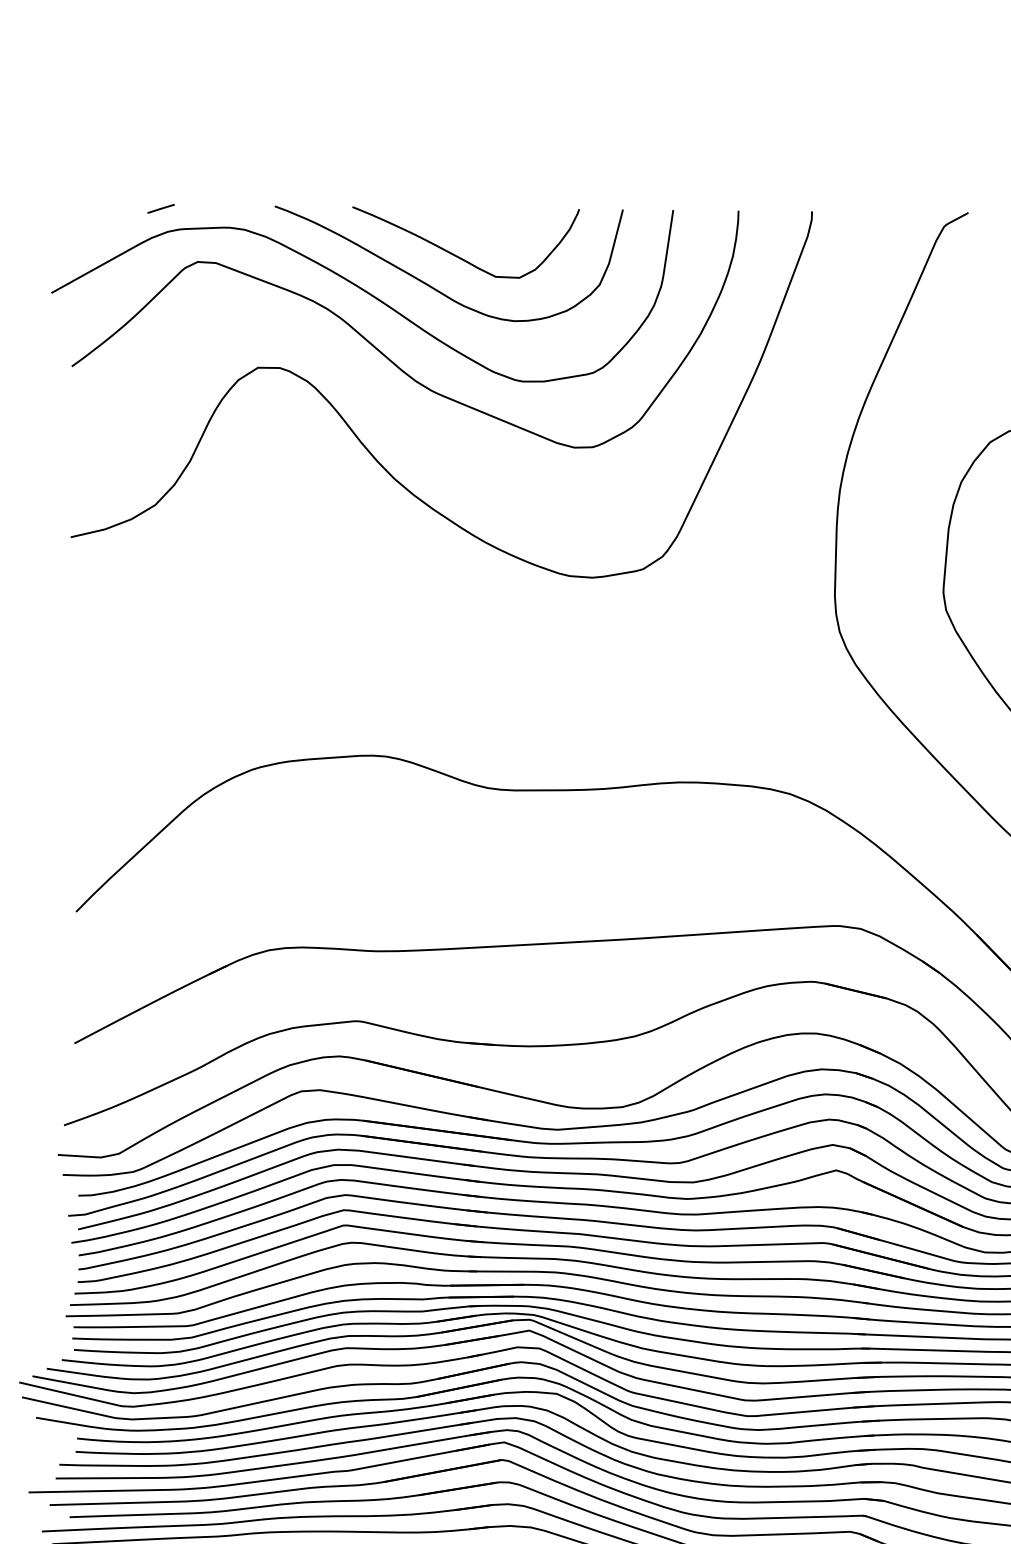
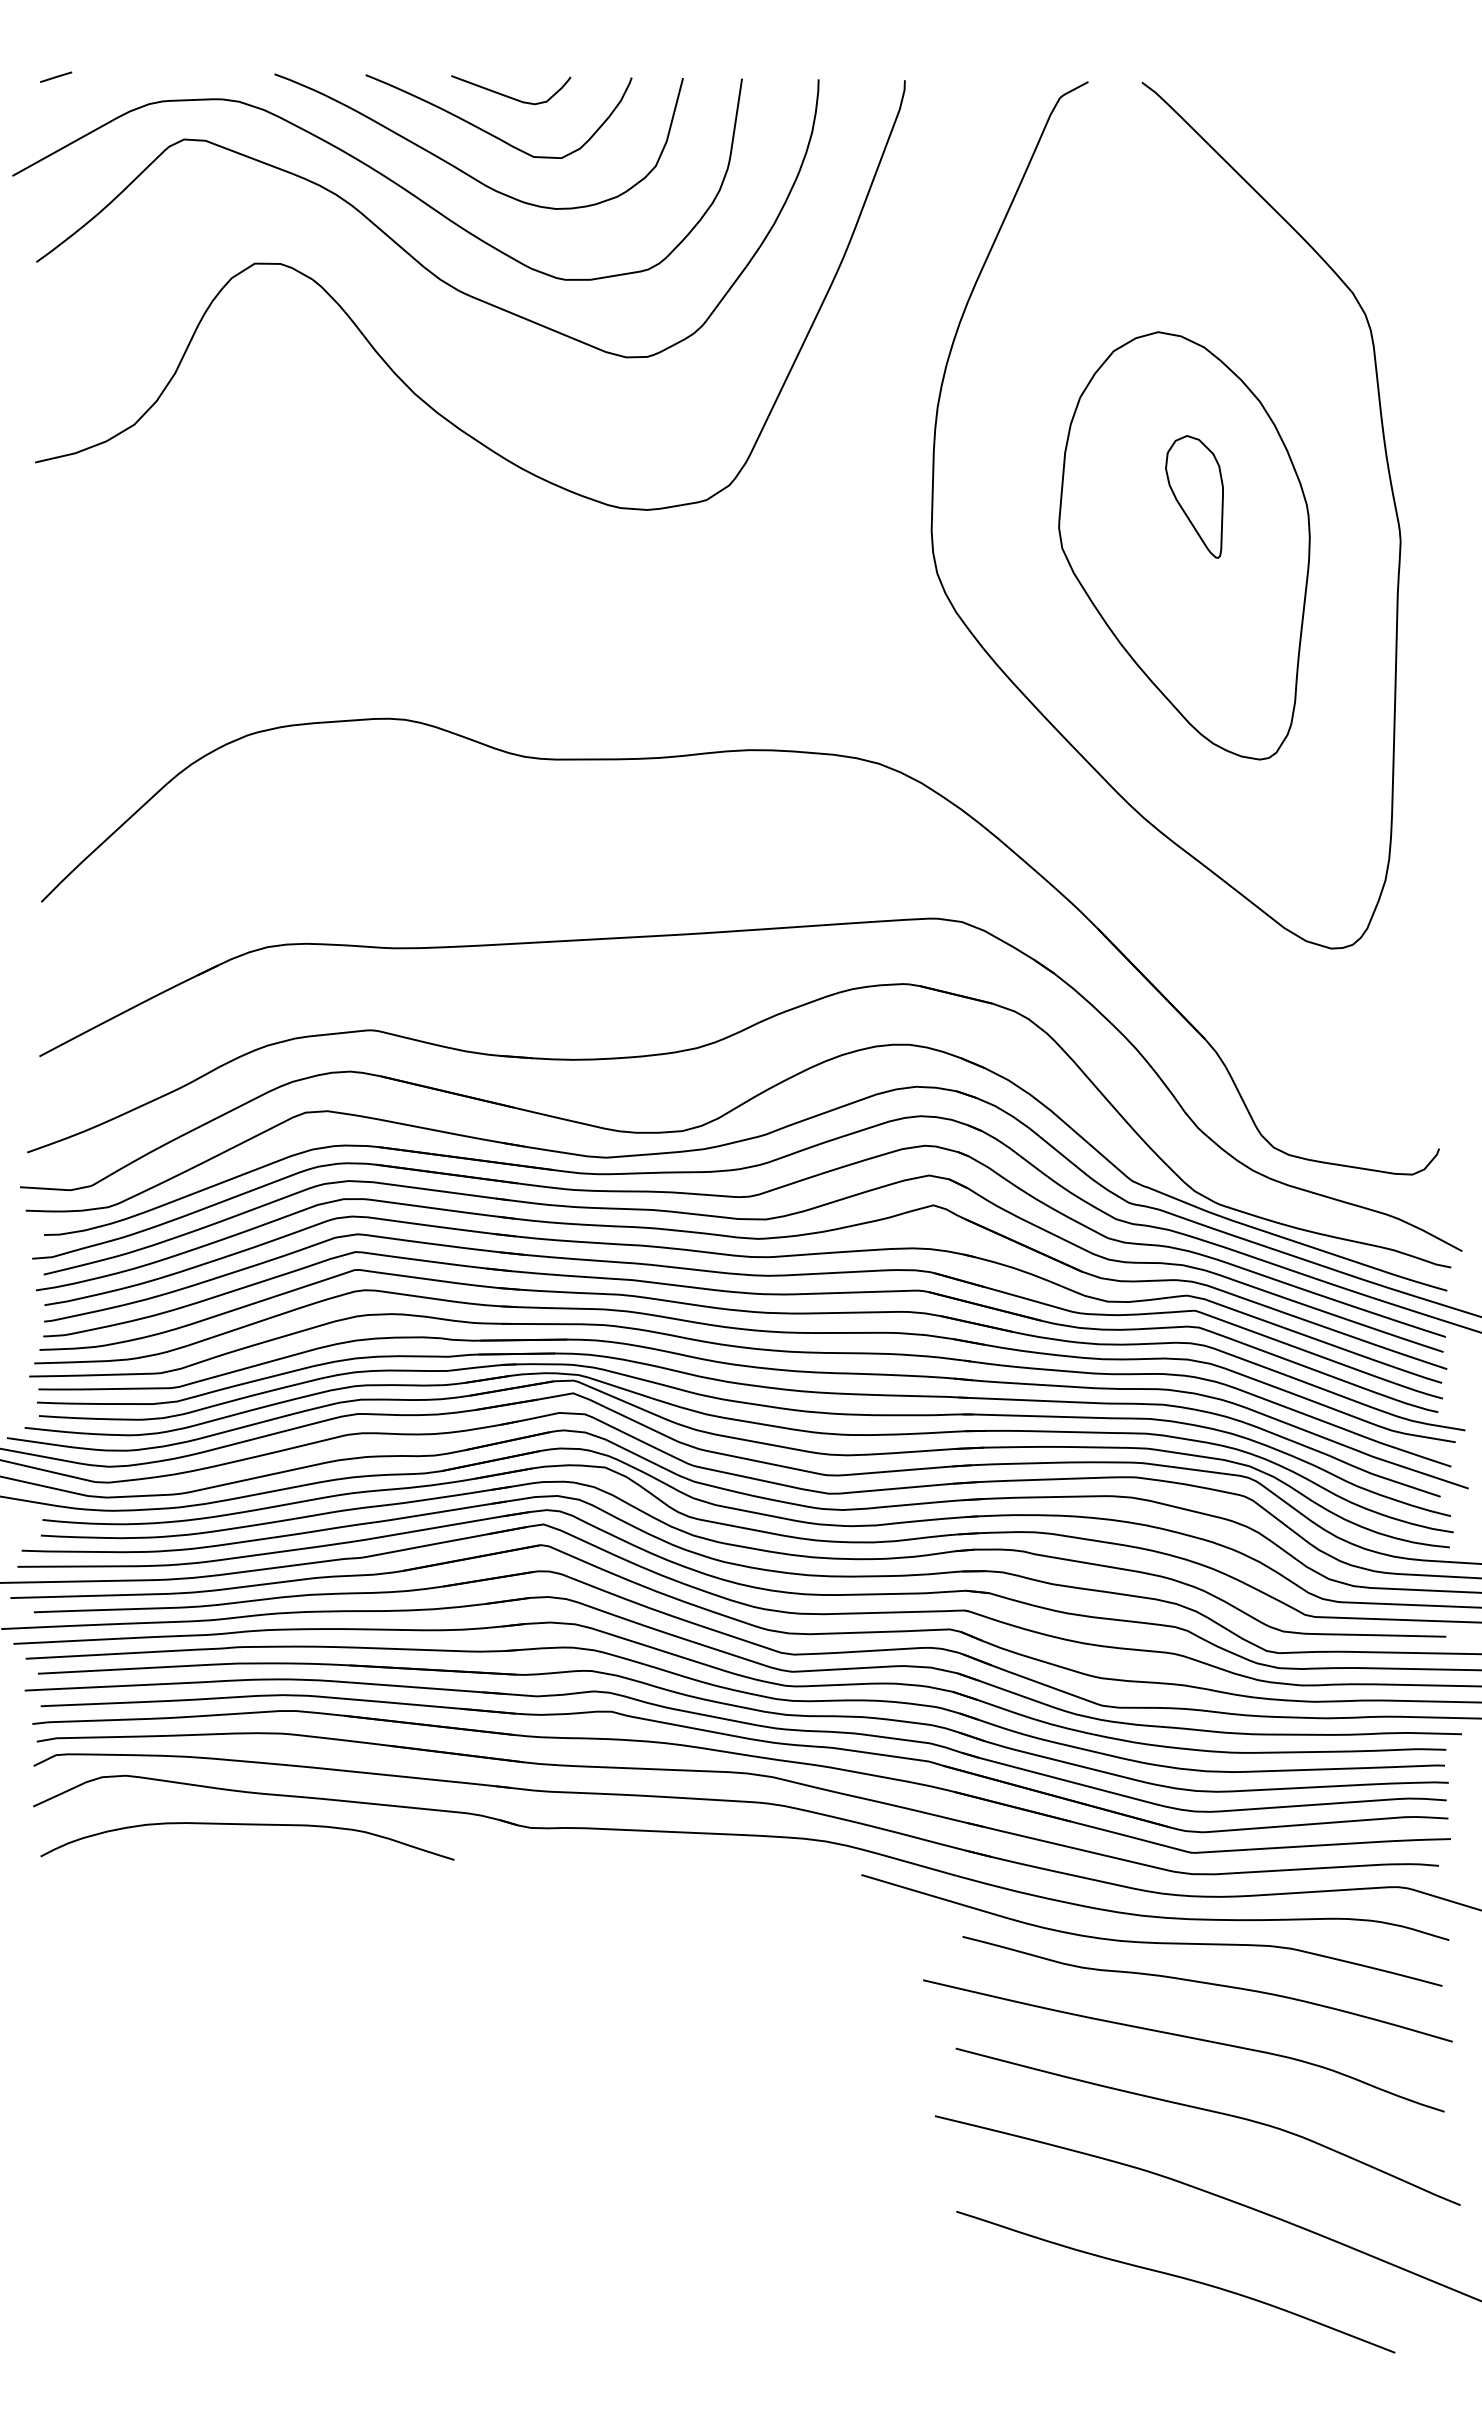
line: (161, 208) -> (56, 76), moved
curve: (475, 225) -> (510, 96), added

